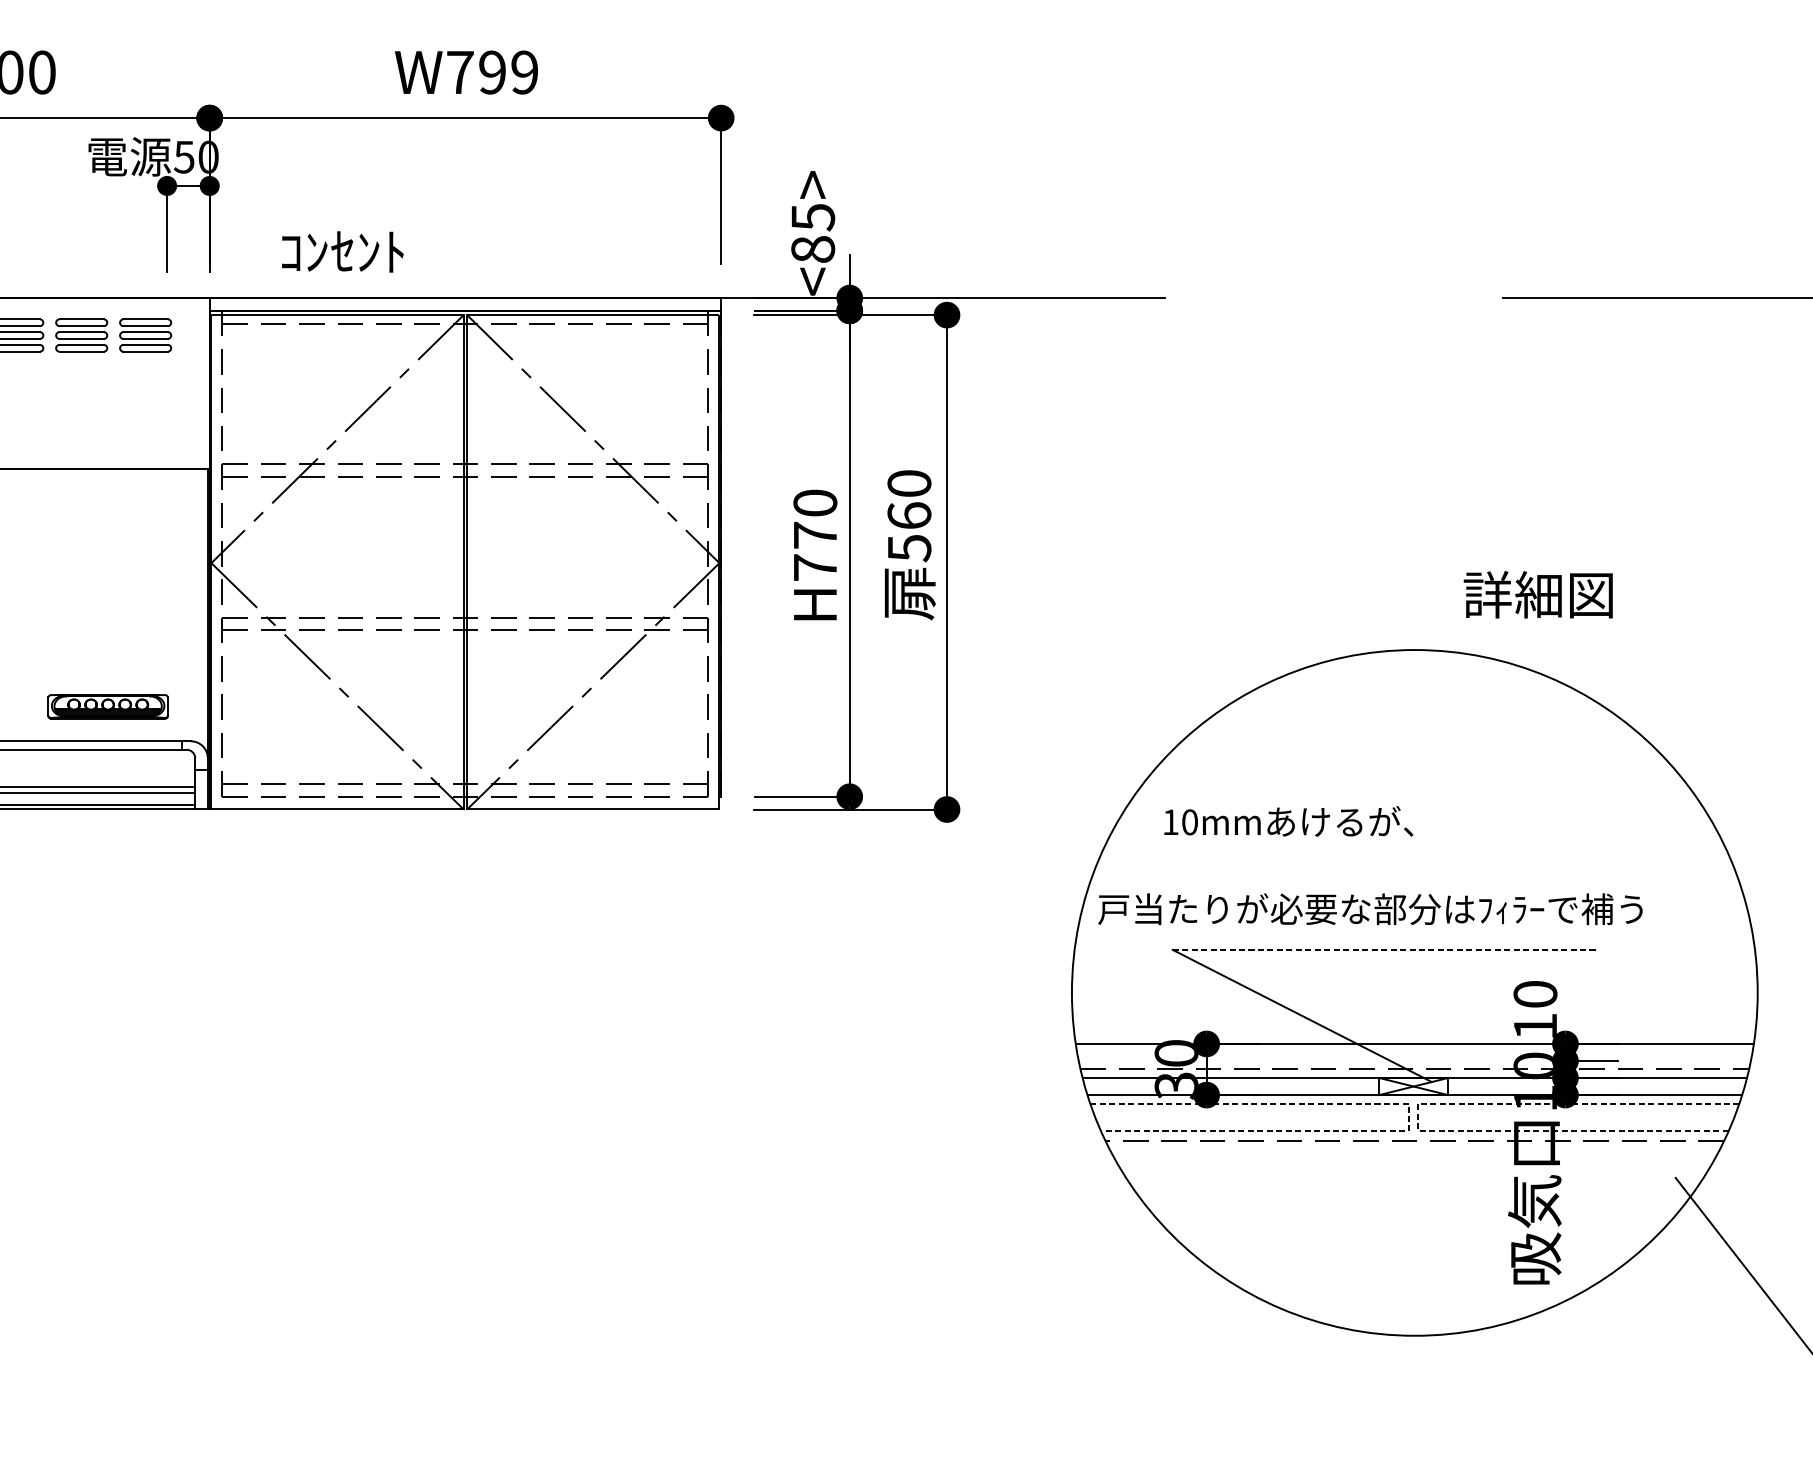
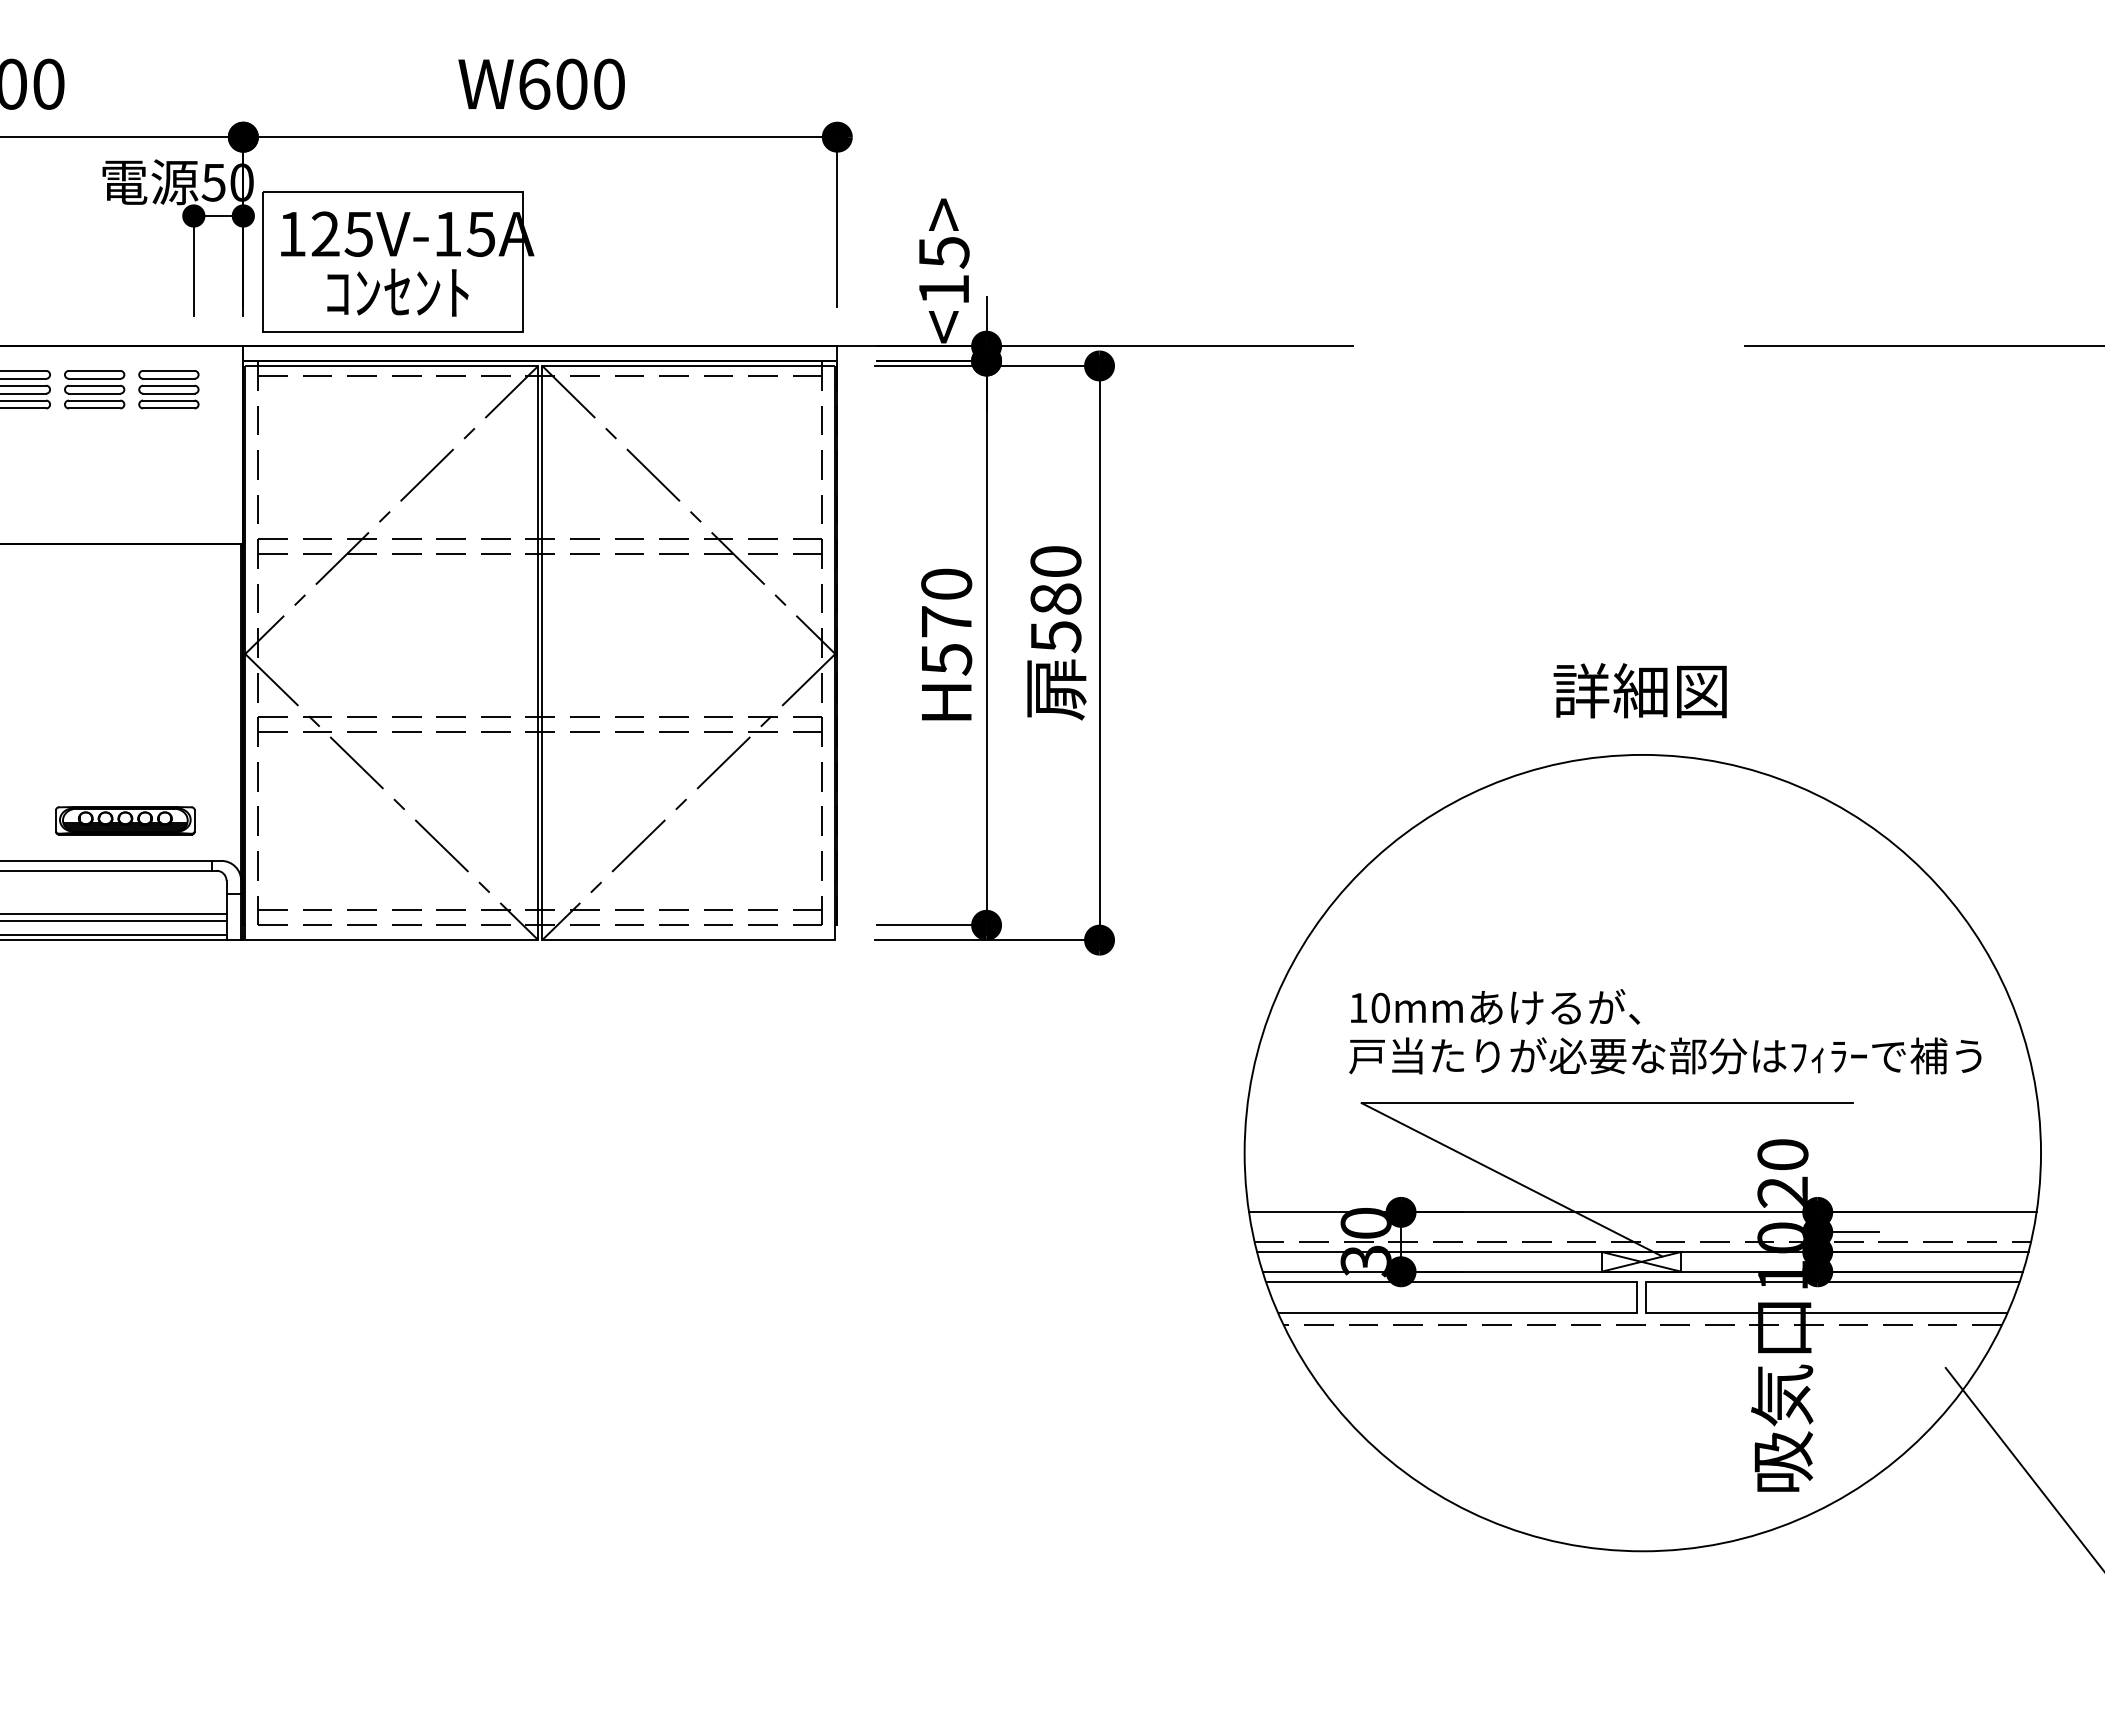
text: (492, 71) -> (571, 83), W799 -> W600
part: (343, 225) -> (398, 261), added
text: (812, 249) -> (943, 289), <85> -> <15>
text: (909, 515) -> (1055, 598), 560 -> 580
text: (816, 567) -> (947, 659), H770 -> H570
text: (1537, 594) -> (1639, 690), moved
text: (1288, 821) -> (1495, 1006), moved
text: (1370, 908) -> (1665, 1055), moved
line: (1384, 950) -> (1607, 1103), dashed -> solid
text: (1535, 1025) -> (1782, 1191), 10 -> 20
line: (1417, 1111) -> (1646, 1290), dashed -> solid
line: (1409, 1112) -> (1636, 1291), dashed -> solid

